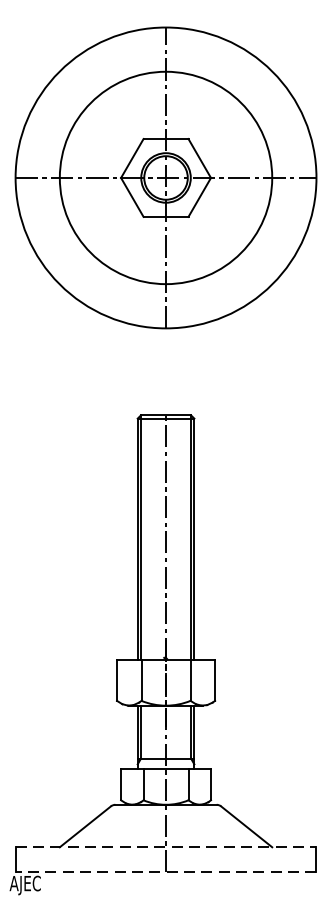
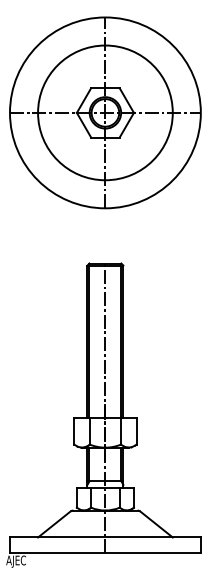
line: (166, 847) -> (105, 537), dashed -> solid
line: (164, 872) -> (104, 553), dashed -> solid

